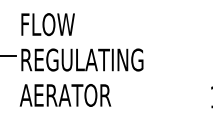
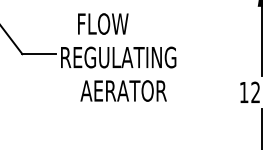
text: (48, 24) -> (103, 23), moved
text: (65, 94) -> (123, 90), moved

